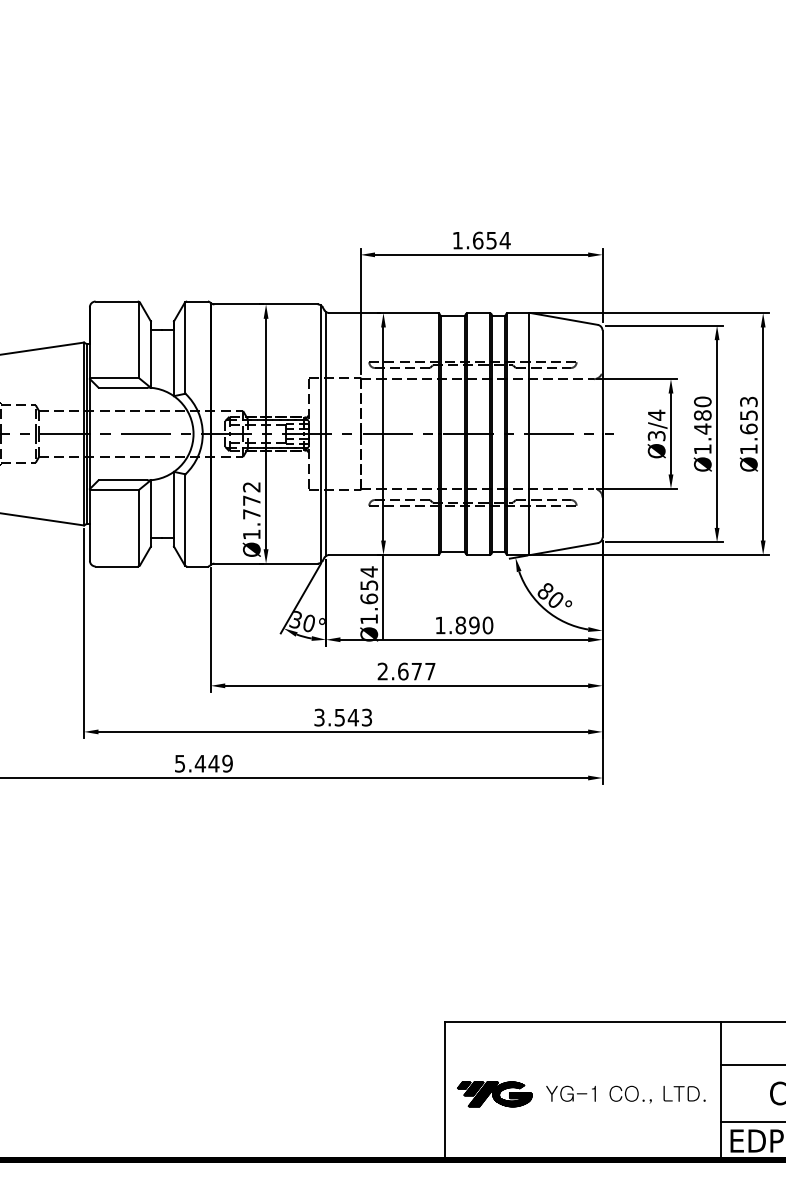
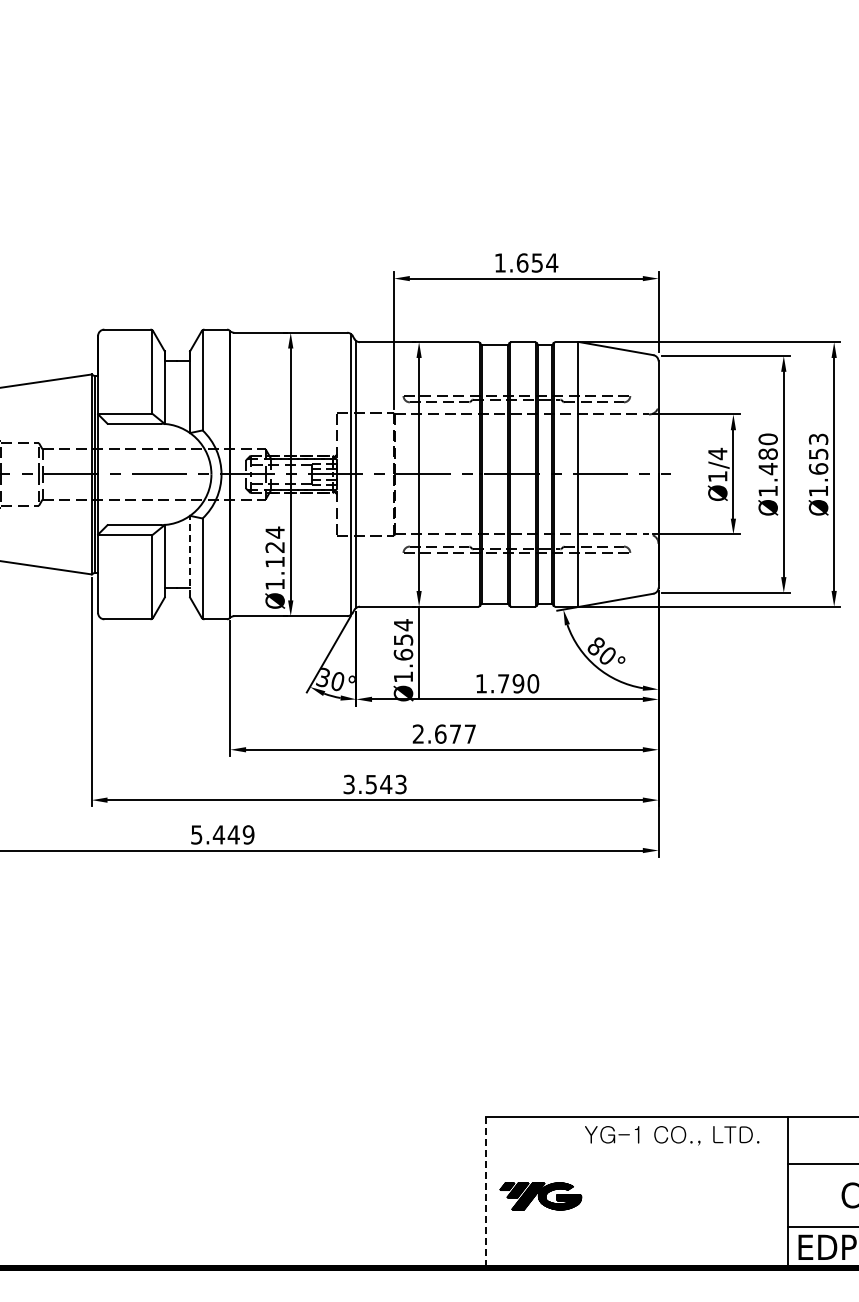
text: (656, 435) -> (717, 476), Ø3/4 -> Ø1/4
text: (251, 499) -> (274, 546), Ø1.772 -> Ø1.124
line: (174, 509) -> (190, 556), solid -> dashed
text: (460, 625) -> (503, 683), 1.890 -> 1.790
line: (444, 1090) -> (485, 1192), solid -> dashed
text: (626, 1094) -> (672, 1135), moved

